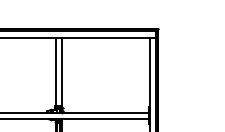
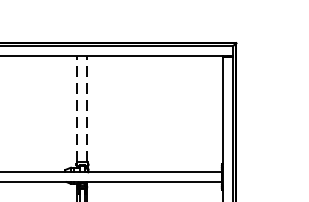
line: (55, 71) -> (77, 108), solid -> dashed
line: (61, 71) -> (86, 108), solid -> dashed

